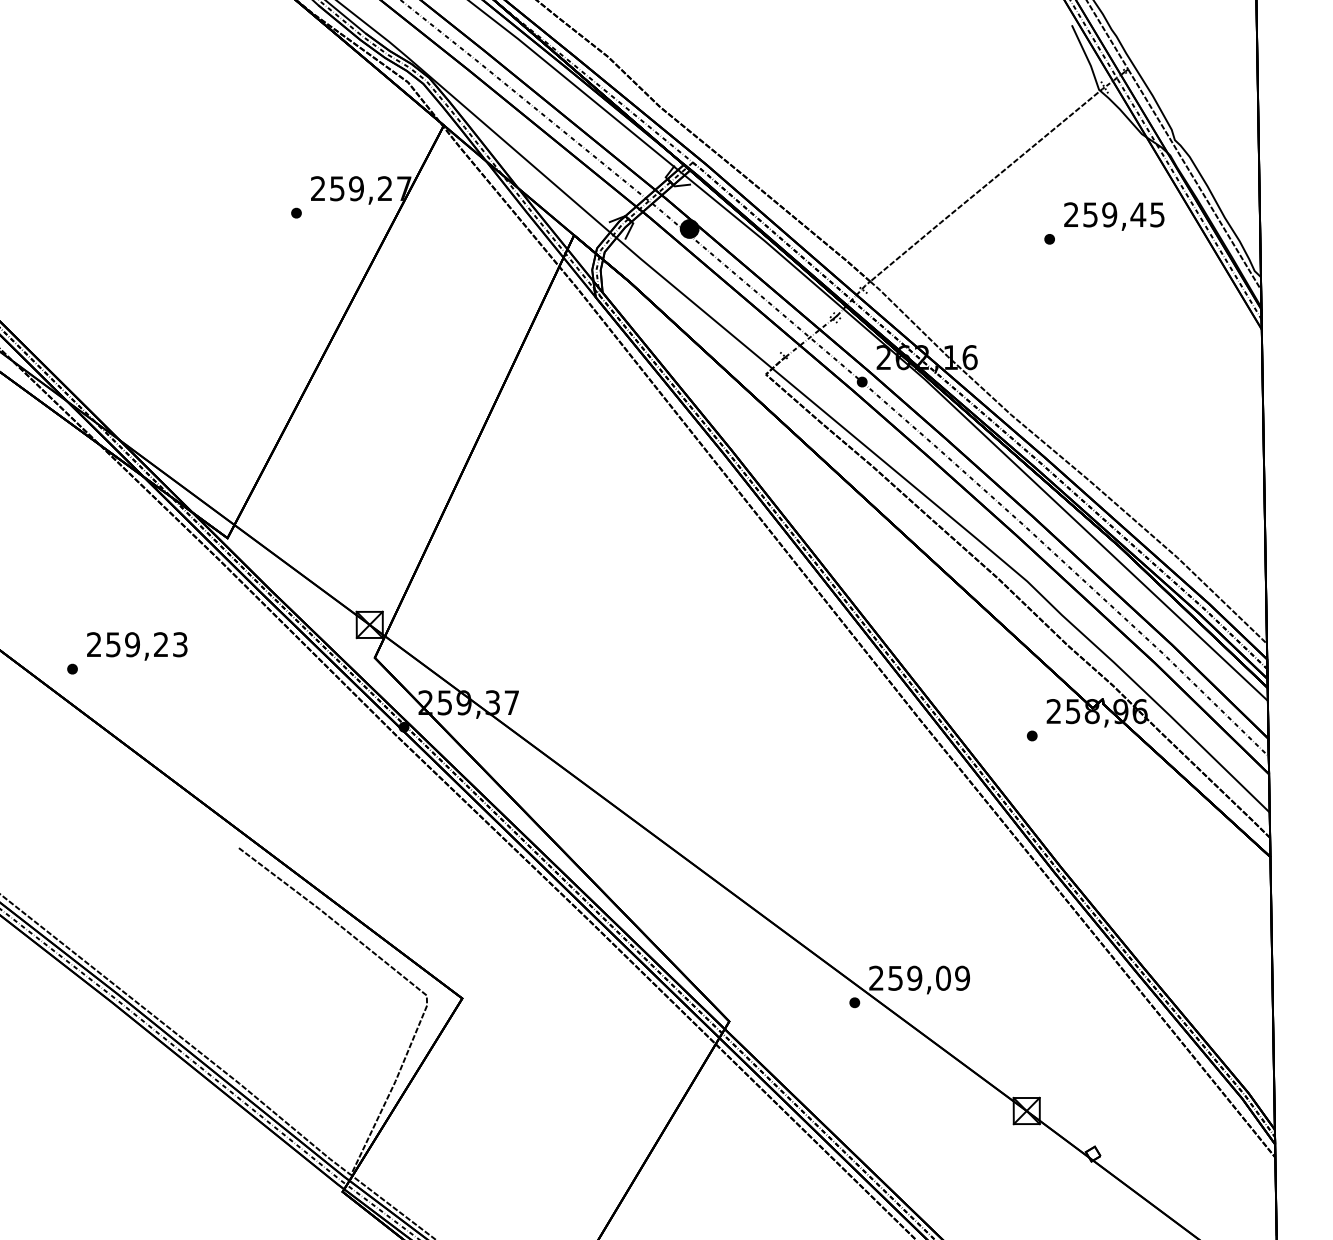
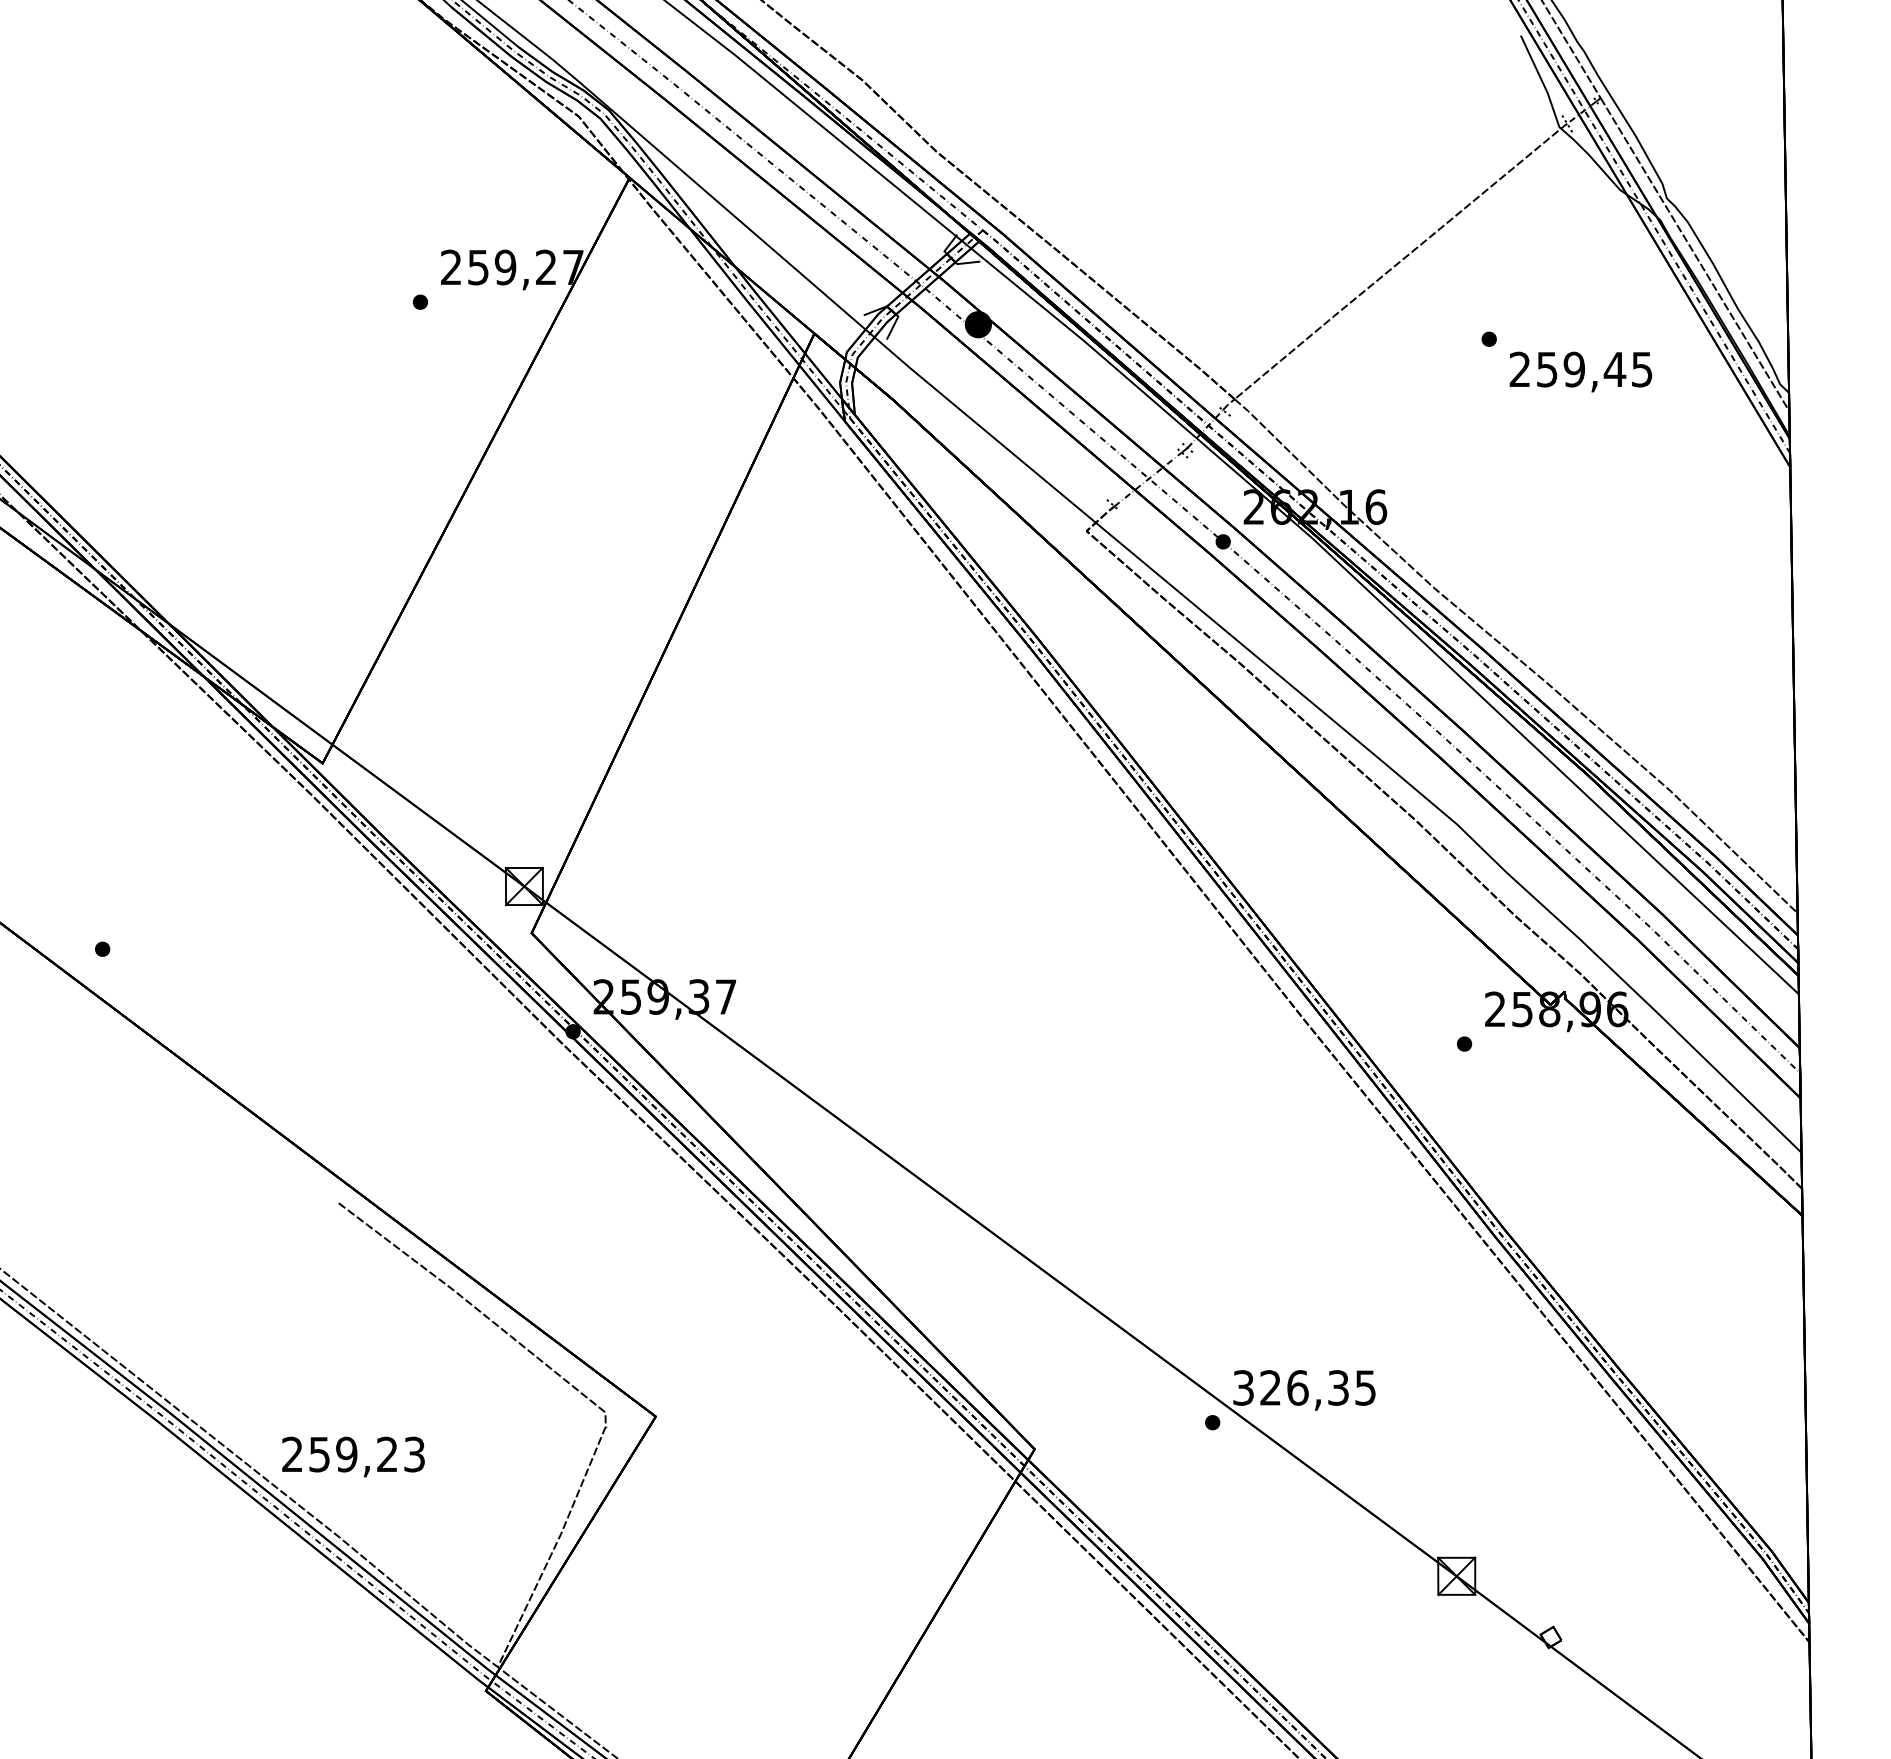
text: (1113, 216) -> (1580, 371), moved
text: (137, 646) -> (353, 1456), moved
text: (919, 977) -> (1304, 1387), 259,09 -> 326,35

